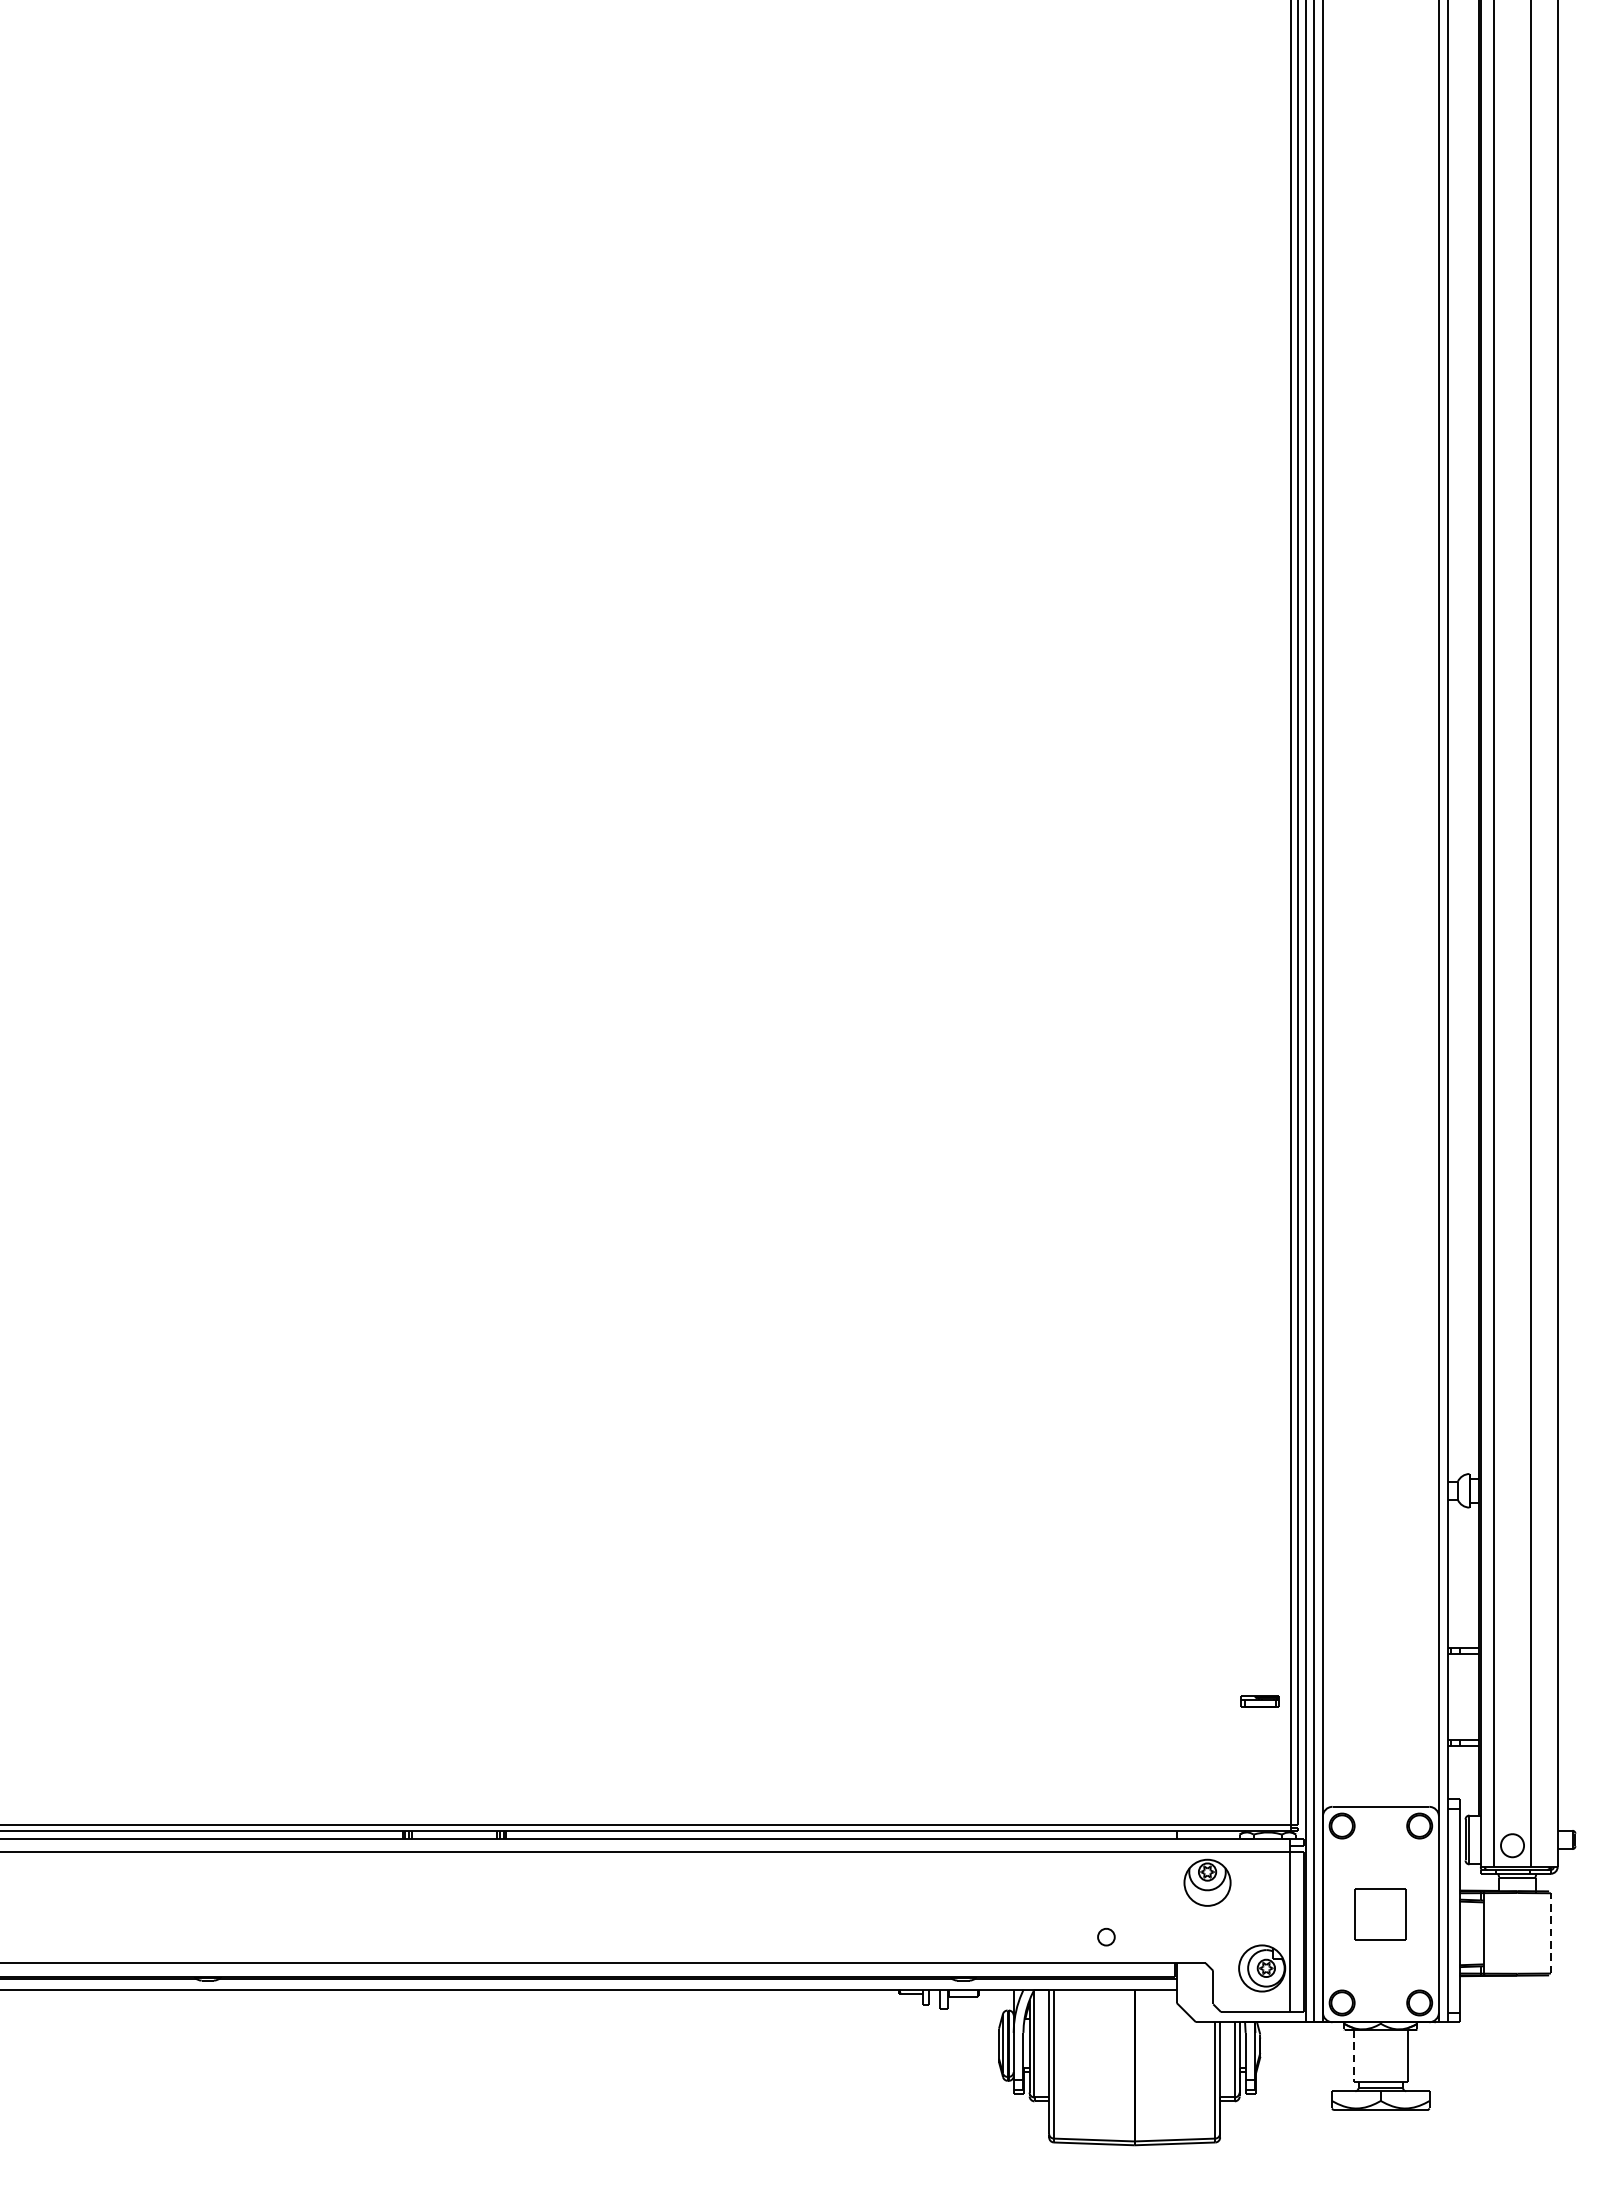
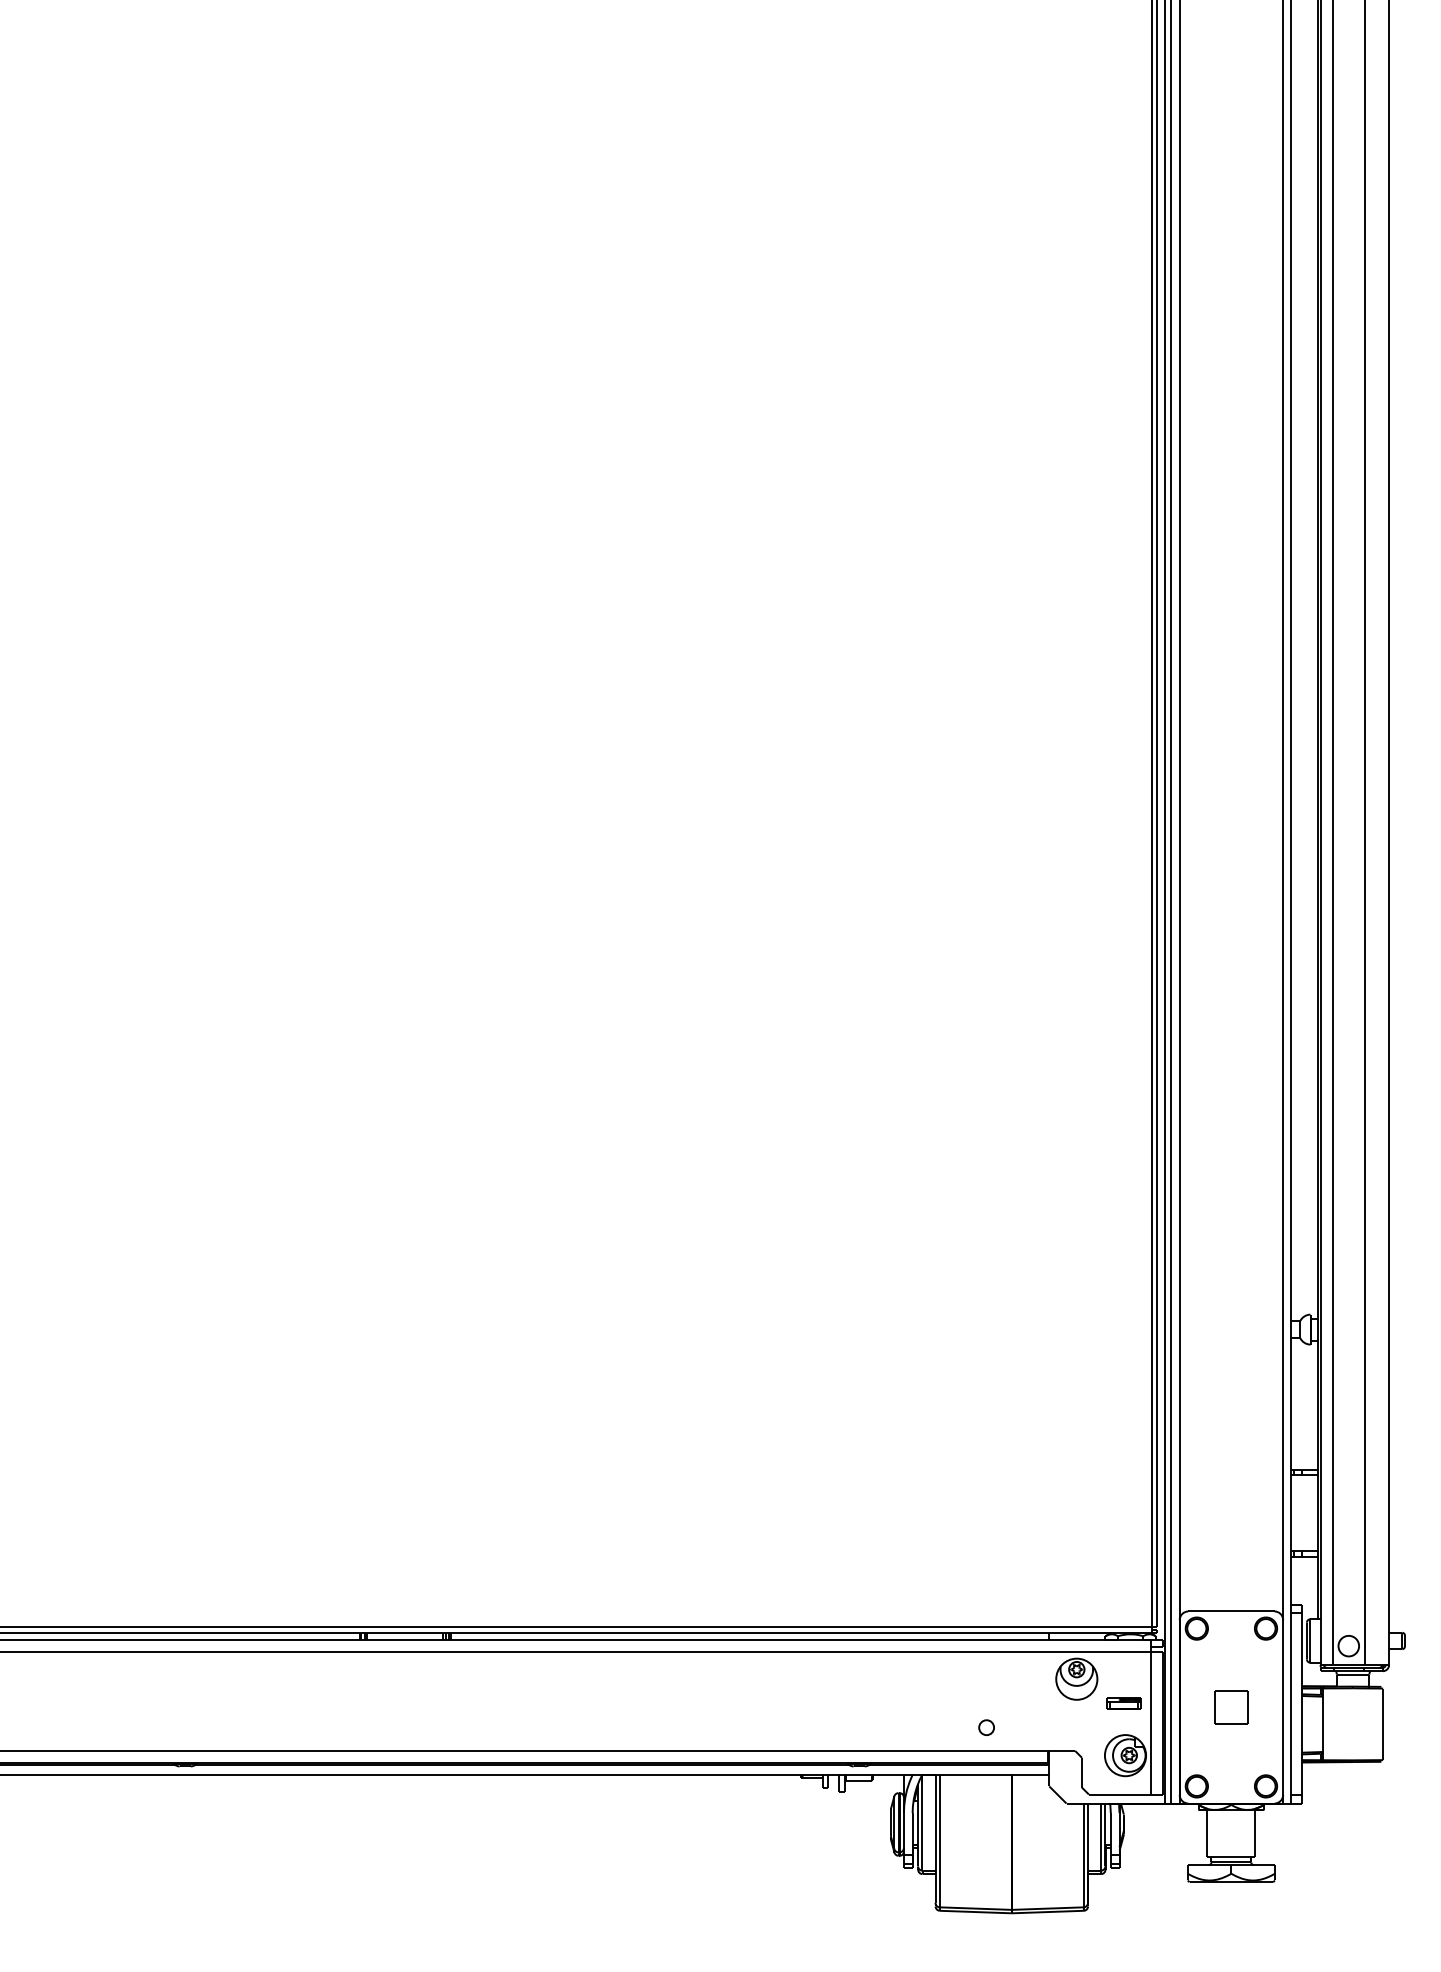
part: (1259, 1701) -> (1123, 1703), moved
part: (1380, 1914) -> (1231, 1707), size x0.71
line: (1551, 1933) -> (1383, 1724), dashed -> solid
line: (1354, 2056) -> (1207, 1834), dashed -> solid

